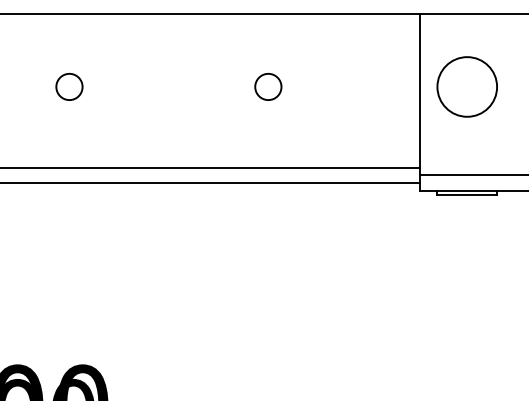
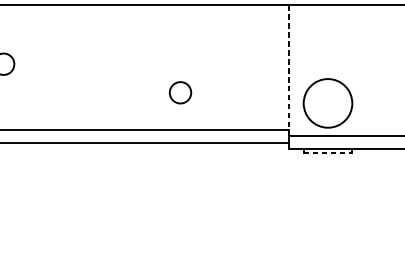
circle: (268, 86) -> (180, 92), moved
circle: (466, 86) -> (327, 103), moved
line: (419, 94) -> (289, 70), solid -> dashed
line: (467, 195) -> (328, 152), solid -> dashed

